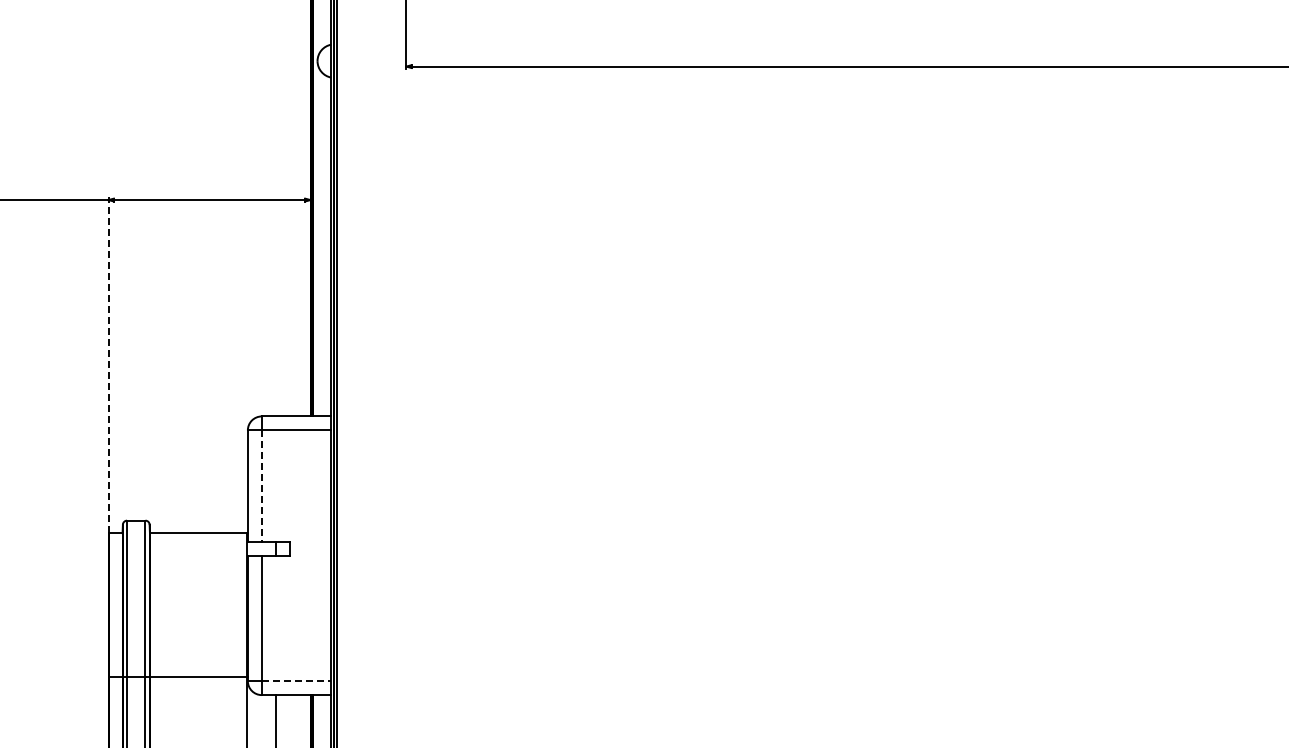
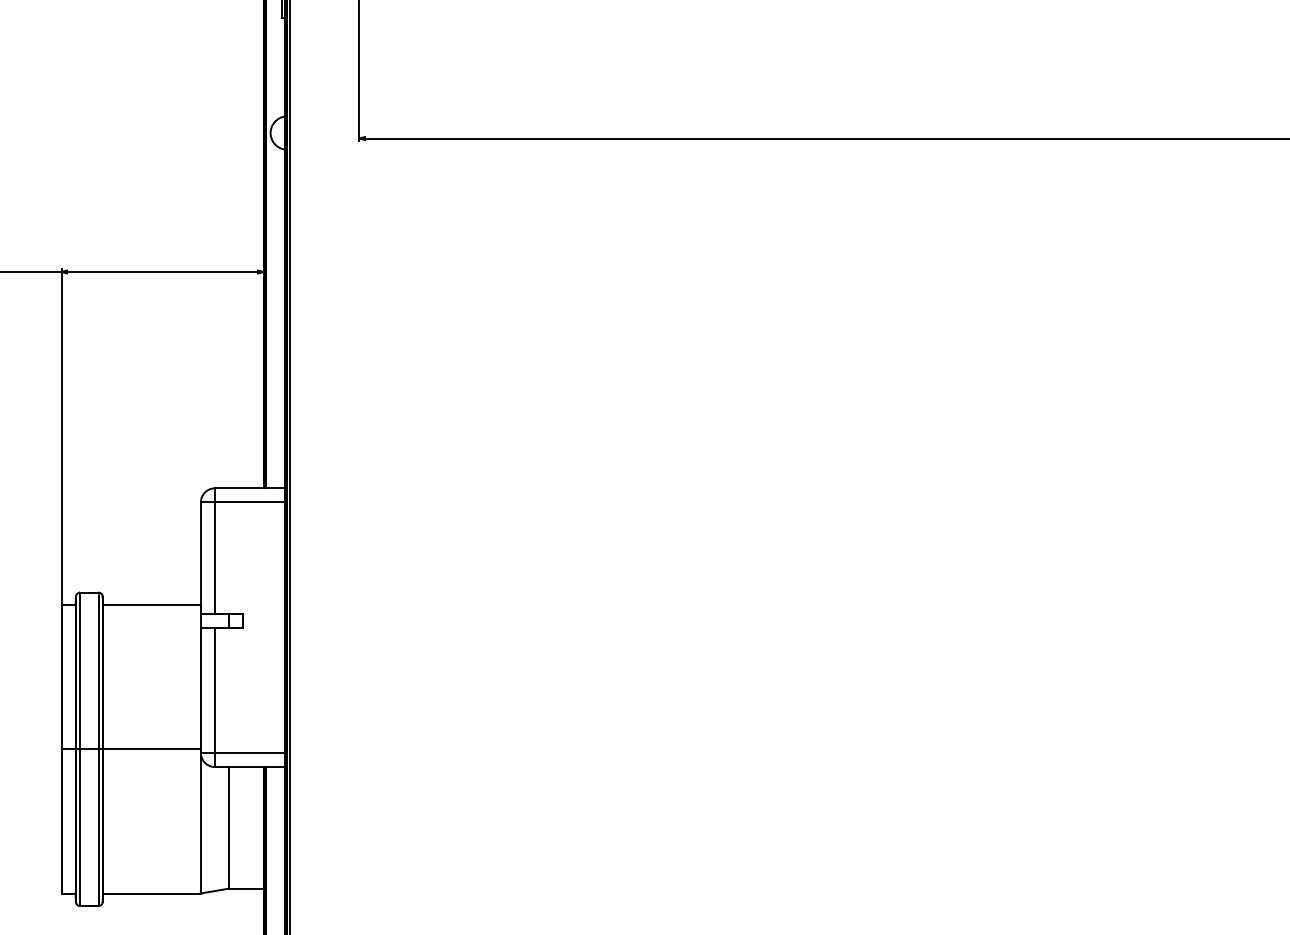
line: (108, 365) -> (61, 437), dashed -> solid
line: (261, 486) -> (214, 558), dashed -> solid
line: (296, 681) -> (249, 753), dashed -> solid

